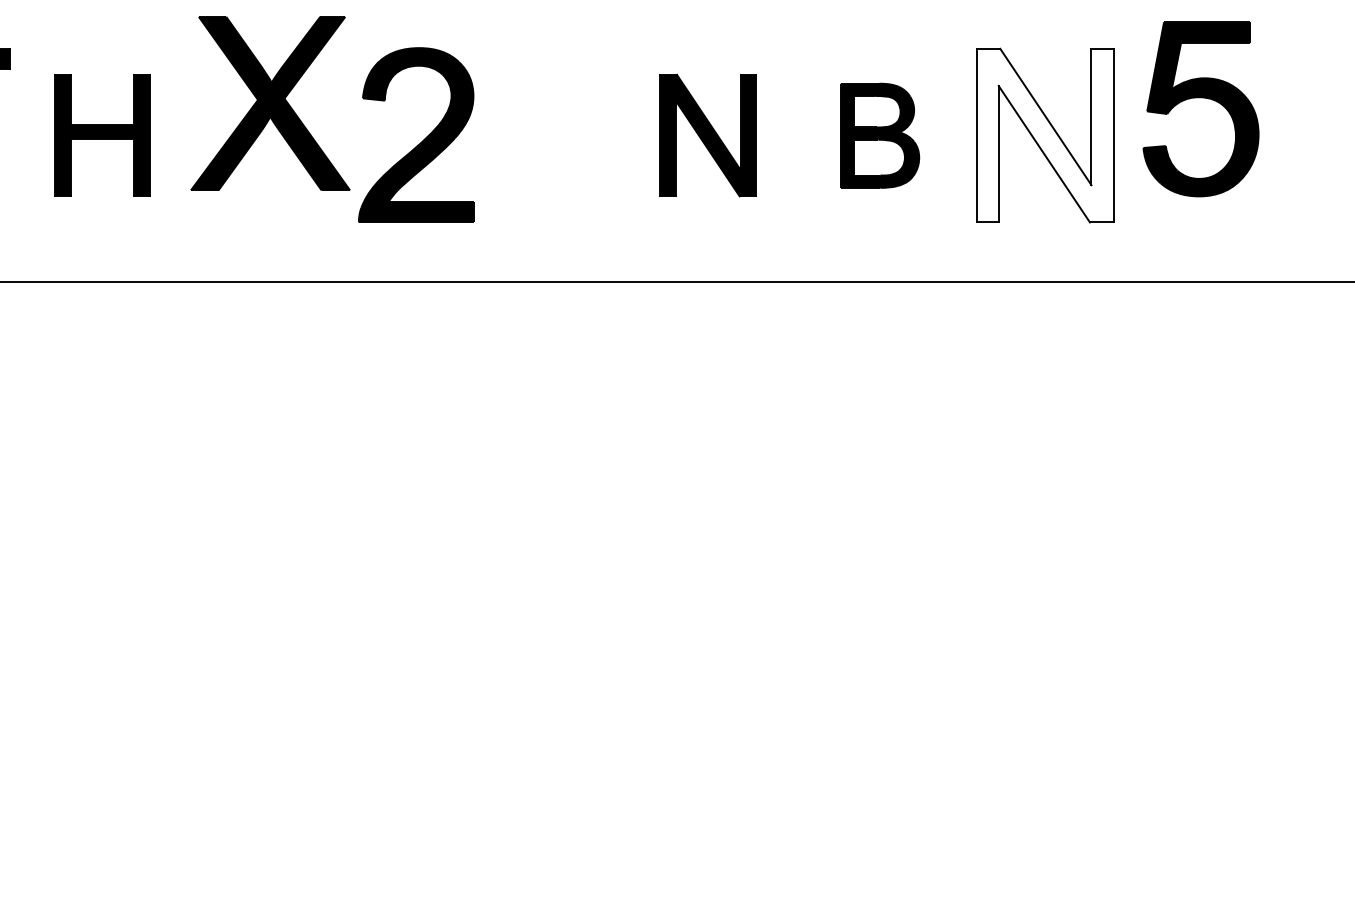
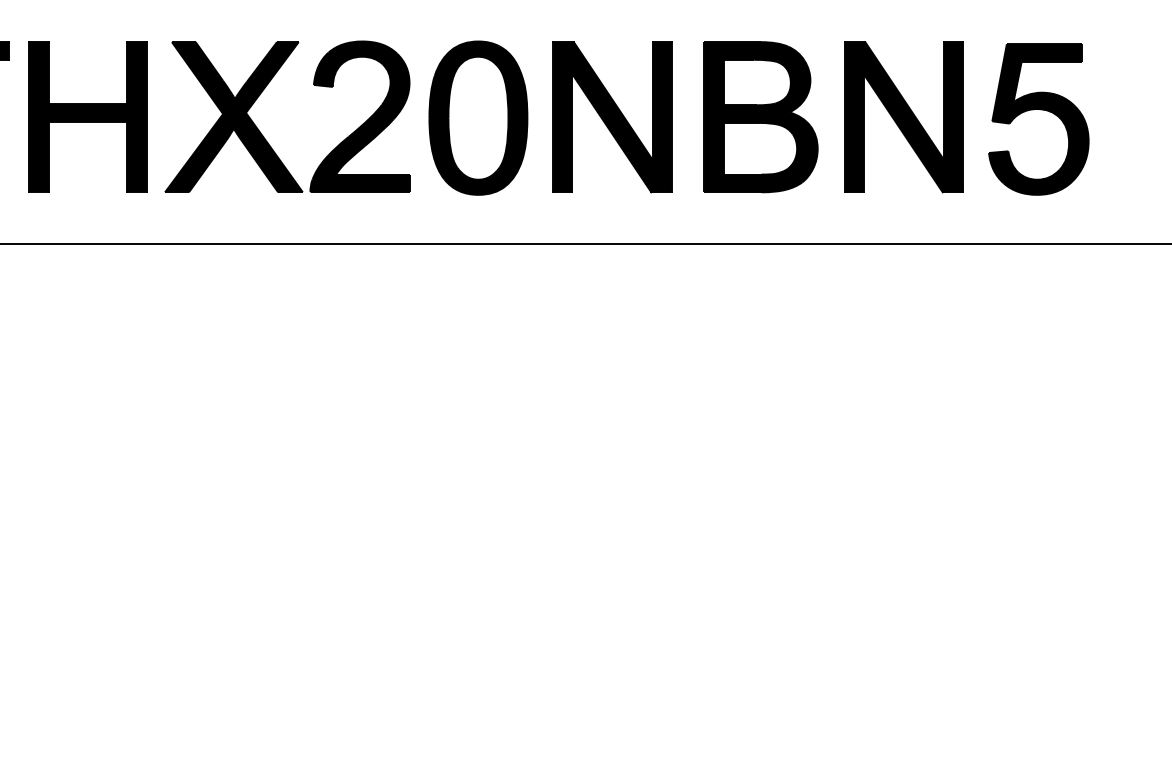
part: (1200, 98) -> (1038, 110), moved
part: (270, 103) -> (233, 117), moved
part: (101, 135) -> (87, 117), size x1.43
part: (708, 135) -> (612, 117), size x1.43
part: (879, 135) -> (760, 117), size x1.67
fill: (1044, 135) -> (903, 117), added
part: (552, 136) -> (477, 117), added

